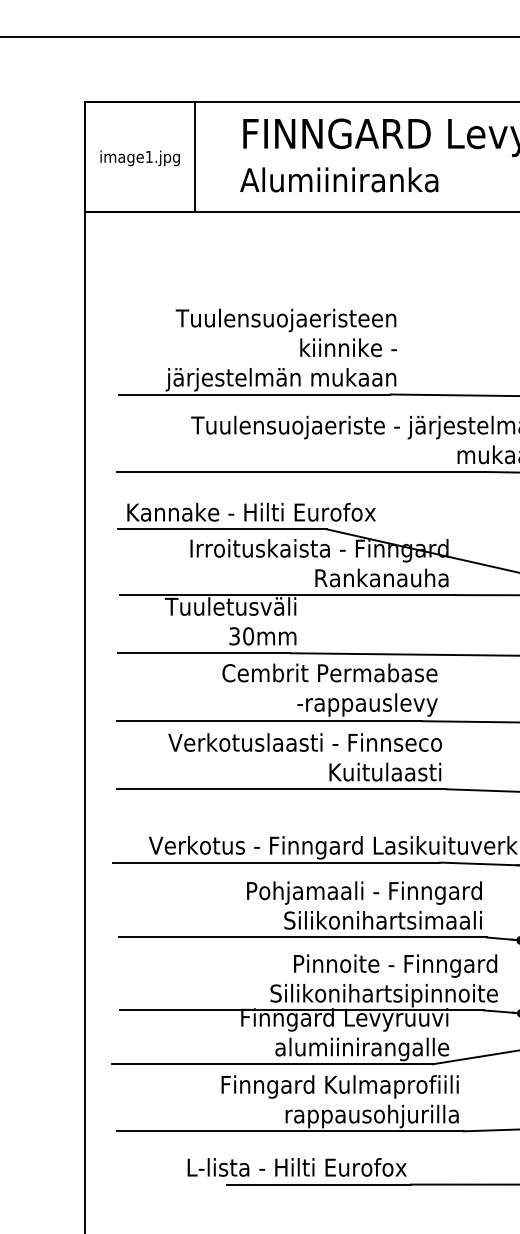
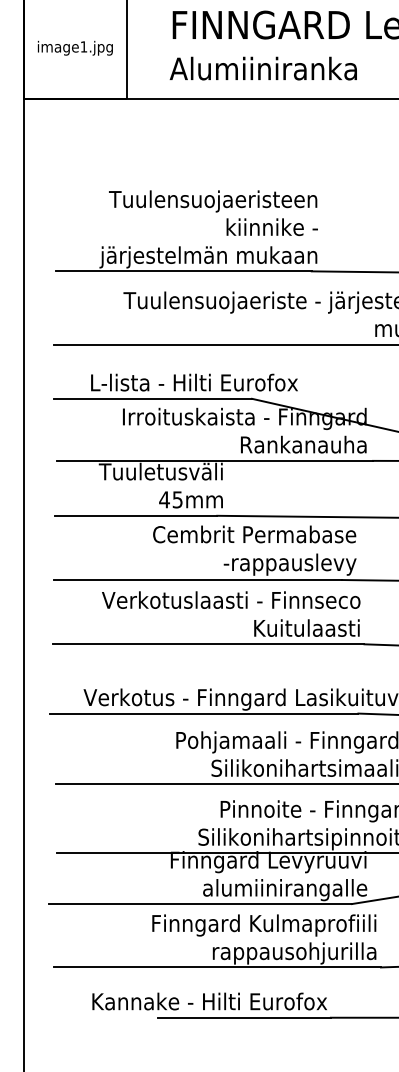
text: (173, 511) -> (106, 381), Kannake - Hilti Eurofox -> L-lista - Hilti Eurofox
text: (241, 636) -> (171, 499), 30mm -> 45mm
text: (204, 1167) -> (136, 1001), L-lista - Hilti Eurofox -> Kannake - Hilti Eurofox

